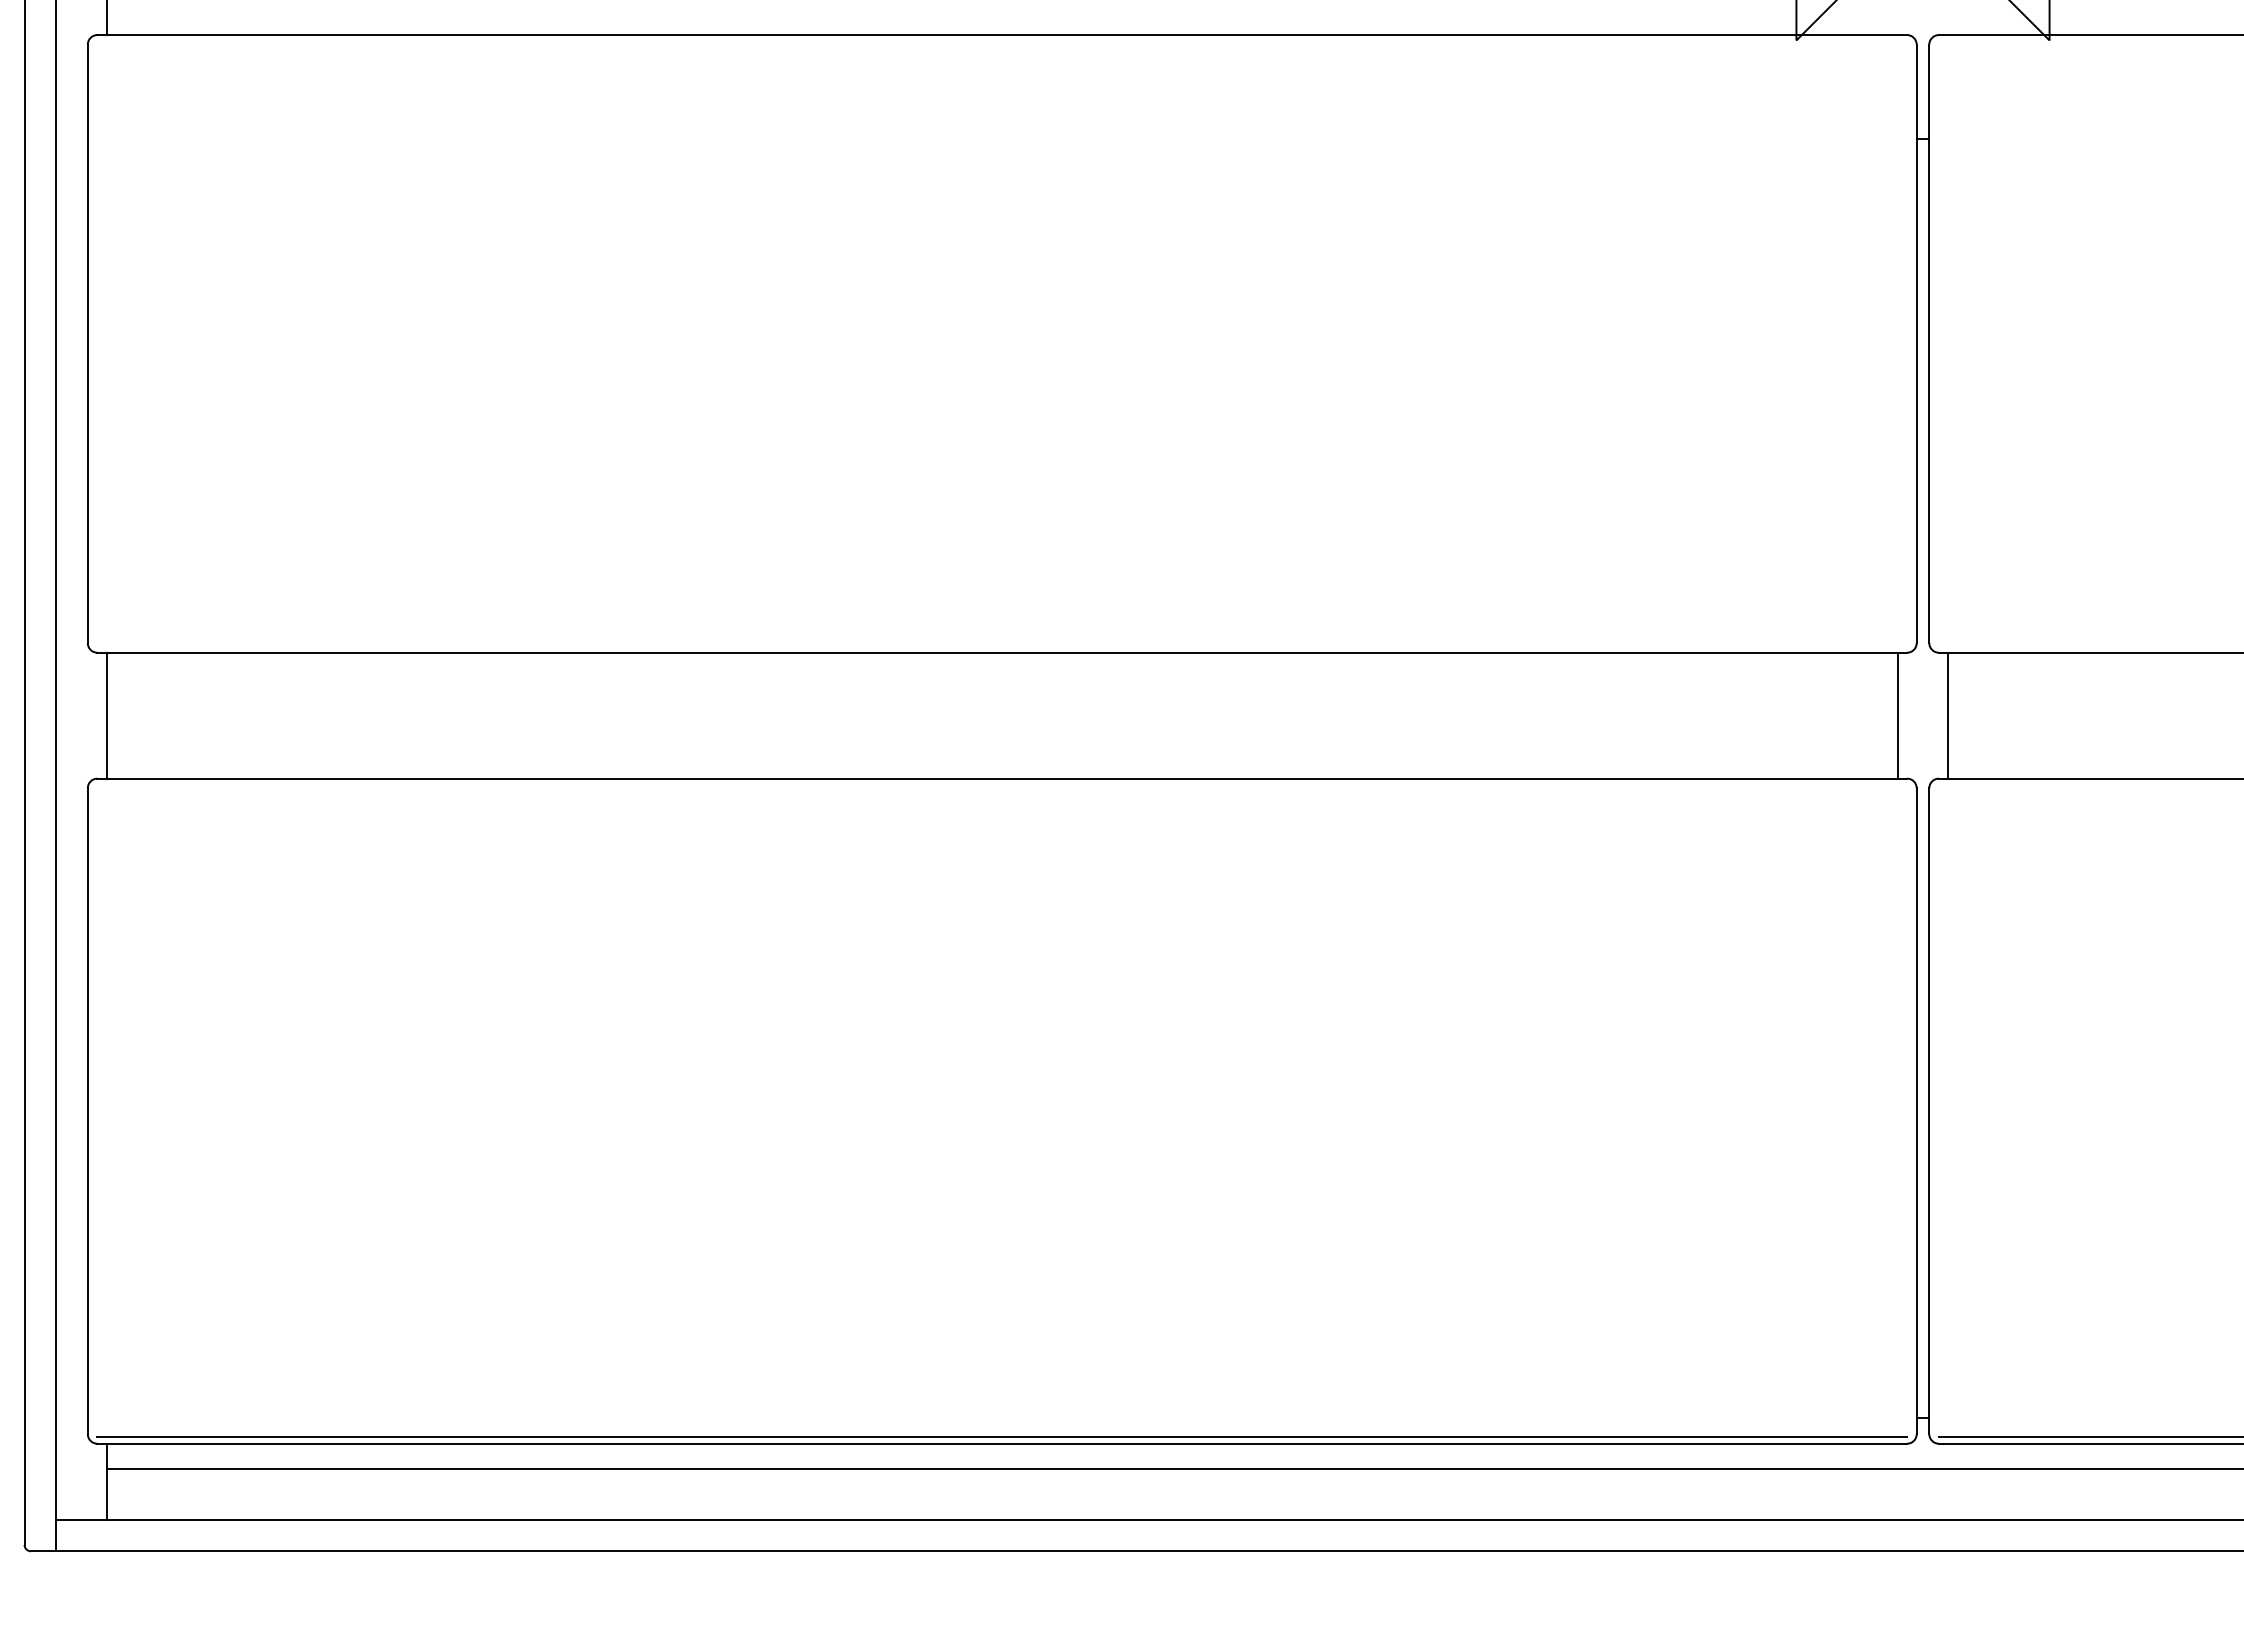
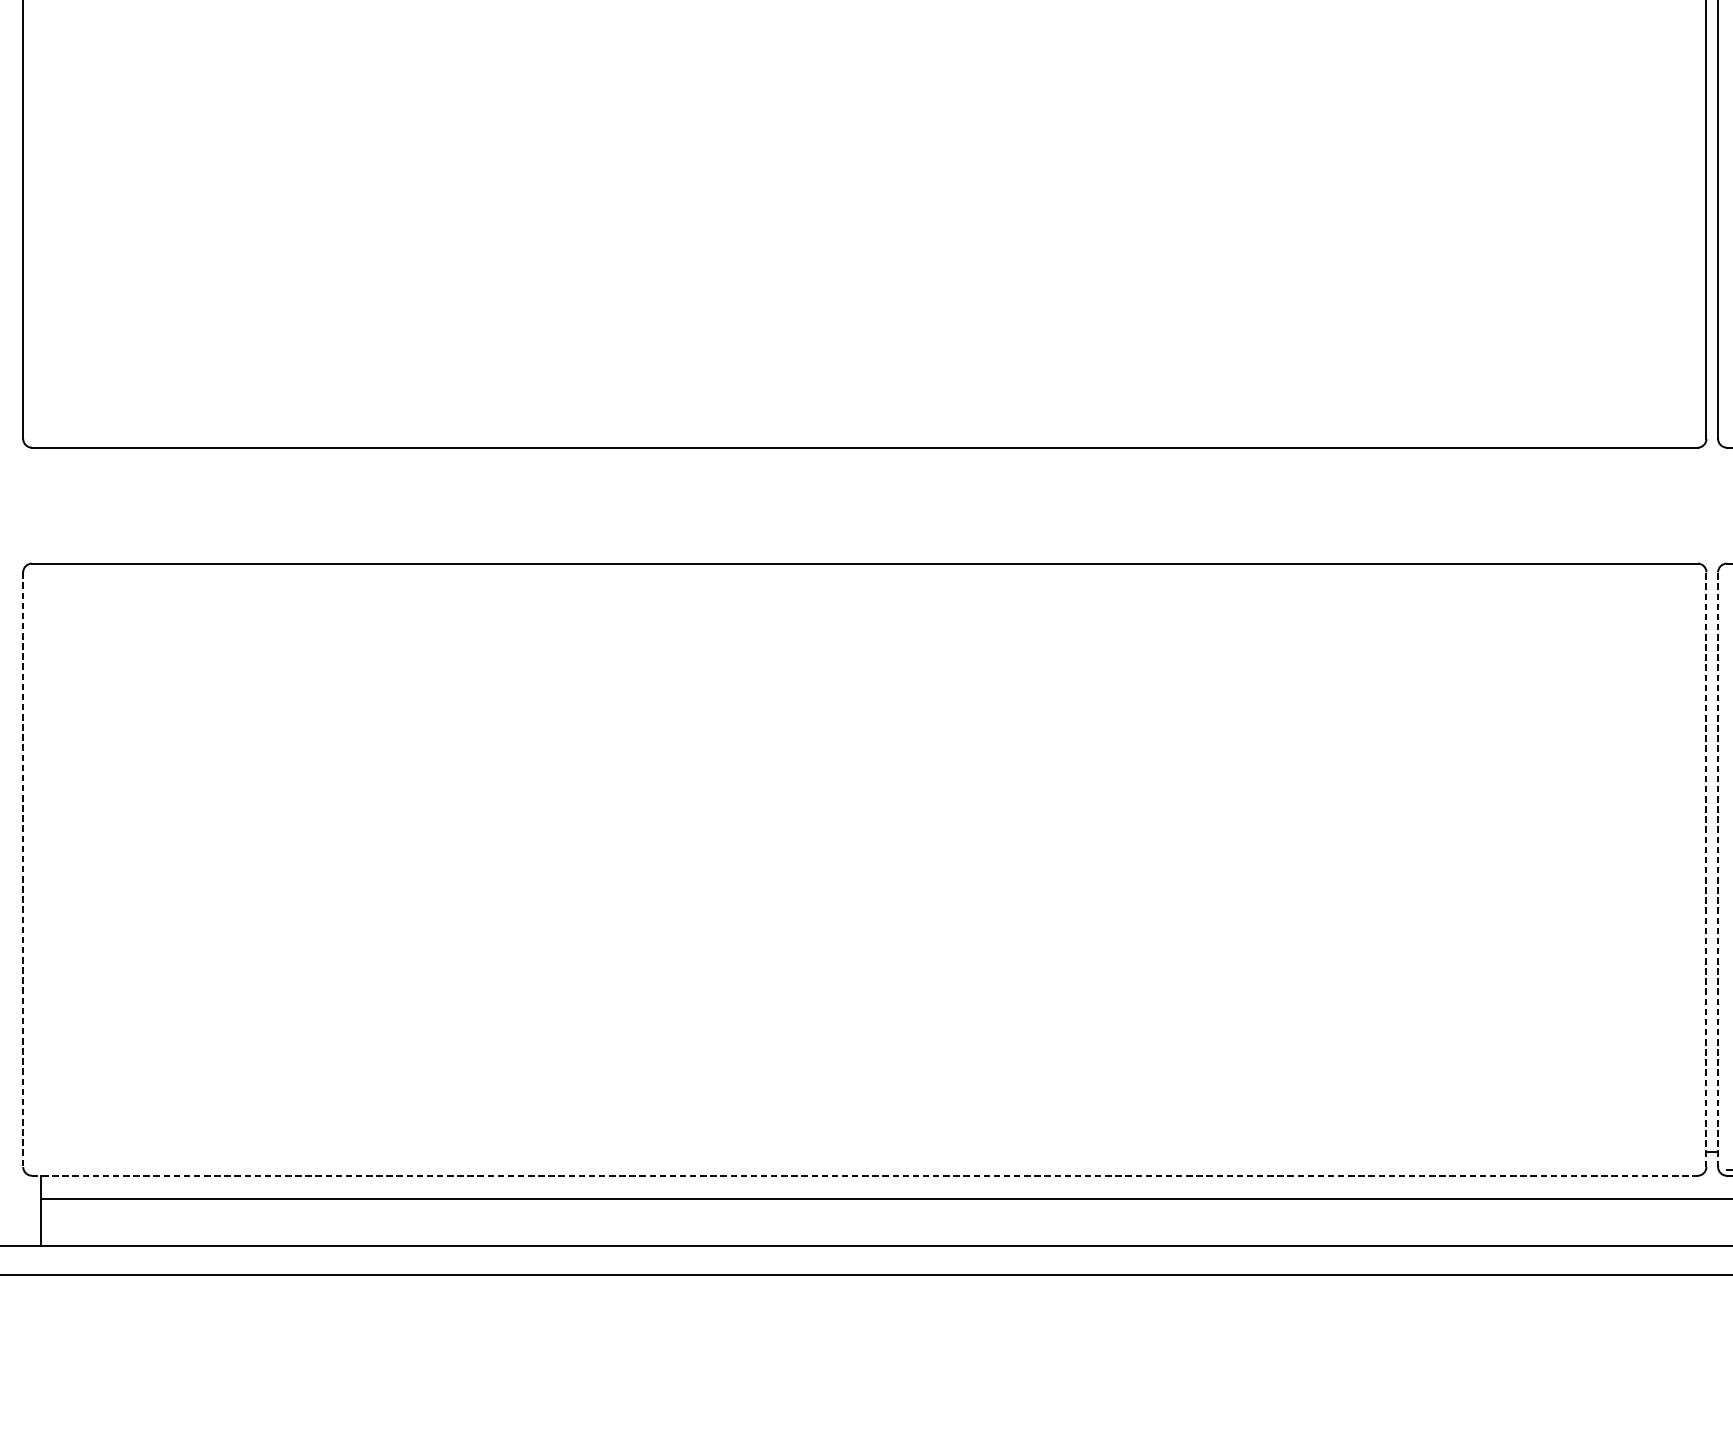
line: (106, 715) -> (40, 505), removed
line: (1897, 715) -> (1688, 505), removed
line: (1916, 1110) -> (1706, 869), solid -> dashed
line: (1929, 1110) -> (1718, 869), solid -> dashed
line: (87, 1111) -> (22, 869), solid -> dashed
line: (1002, 1437) -> (865, 1170), removed
line: (1002, 1443) -> (865, 1175), solid -> dashed

